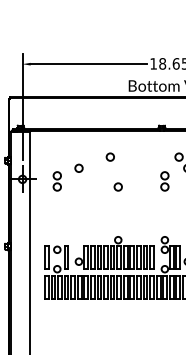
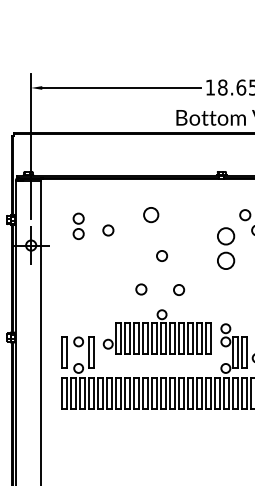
circle: (110, 157) -> (151, 215), size x1.4
part: (57, 180) -> (78, 225), moved
part: (164, 180) -> (225, 247), size x1.6
circle: (103, 211) -> (141, 289), added
circle: (131, 211) -> (179, 289), added
part: (114, 252) -> (156, 331), moved

